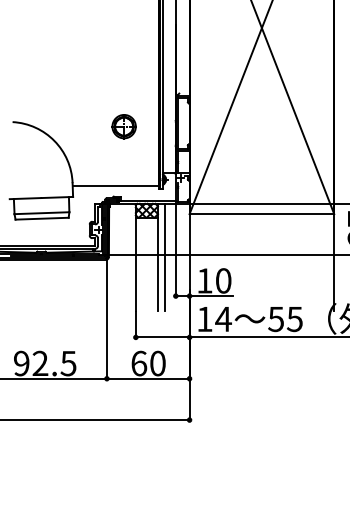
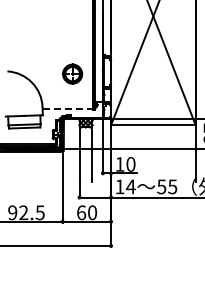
part: (123, 125) -> (72, 73), size x1.4
line: (116, 185) -> (68, 108), solid -> dashed
line: (164, 257) -> (96, 150), removed

